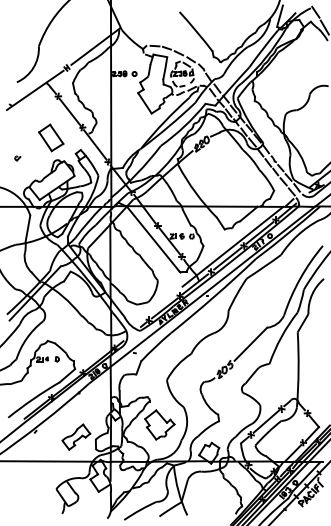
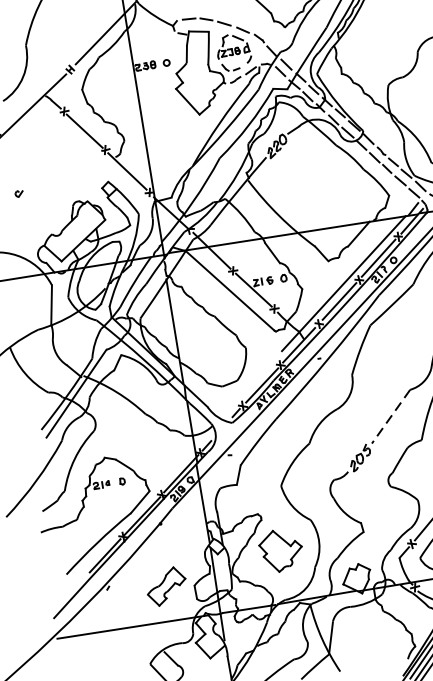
part: (51, 137) -> (64, 170), removed
part: (17, 158) -> (18, 194), moved
line: (250, 344) -> (390, 417), solid -> dashed

